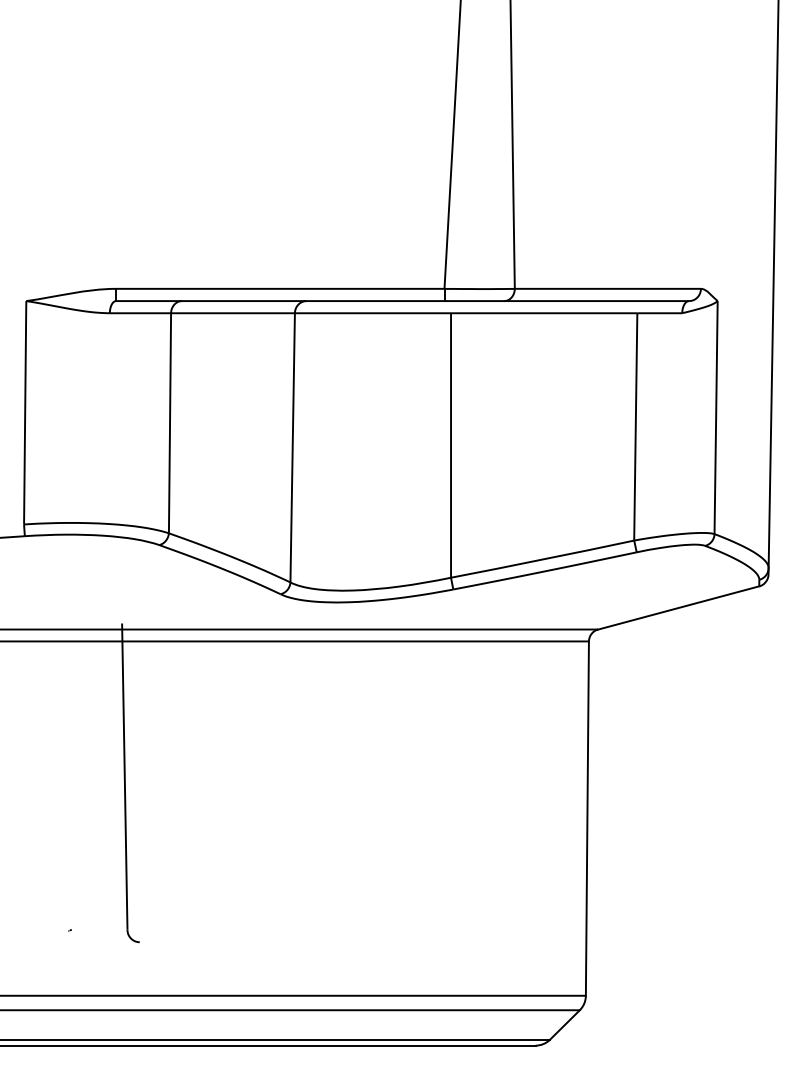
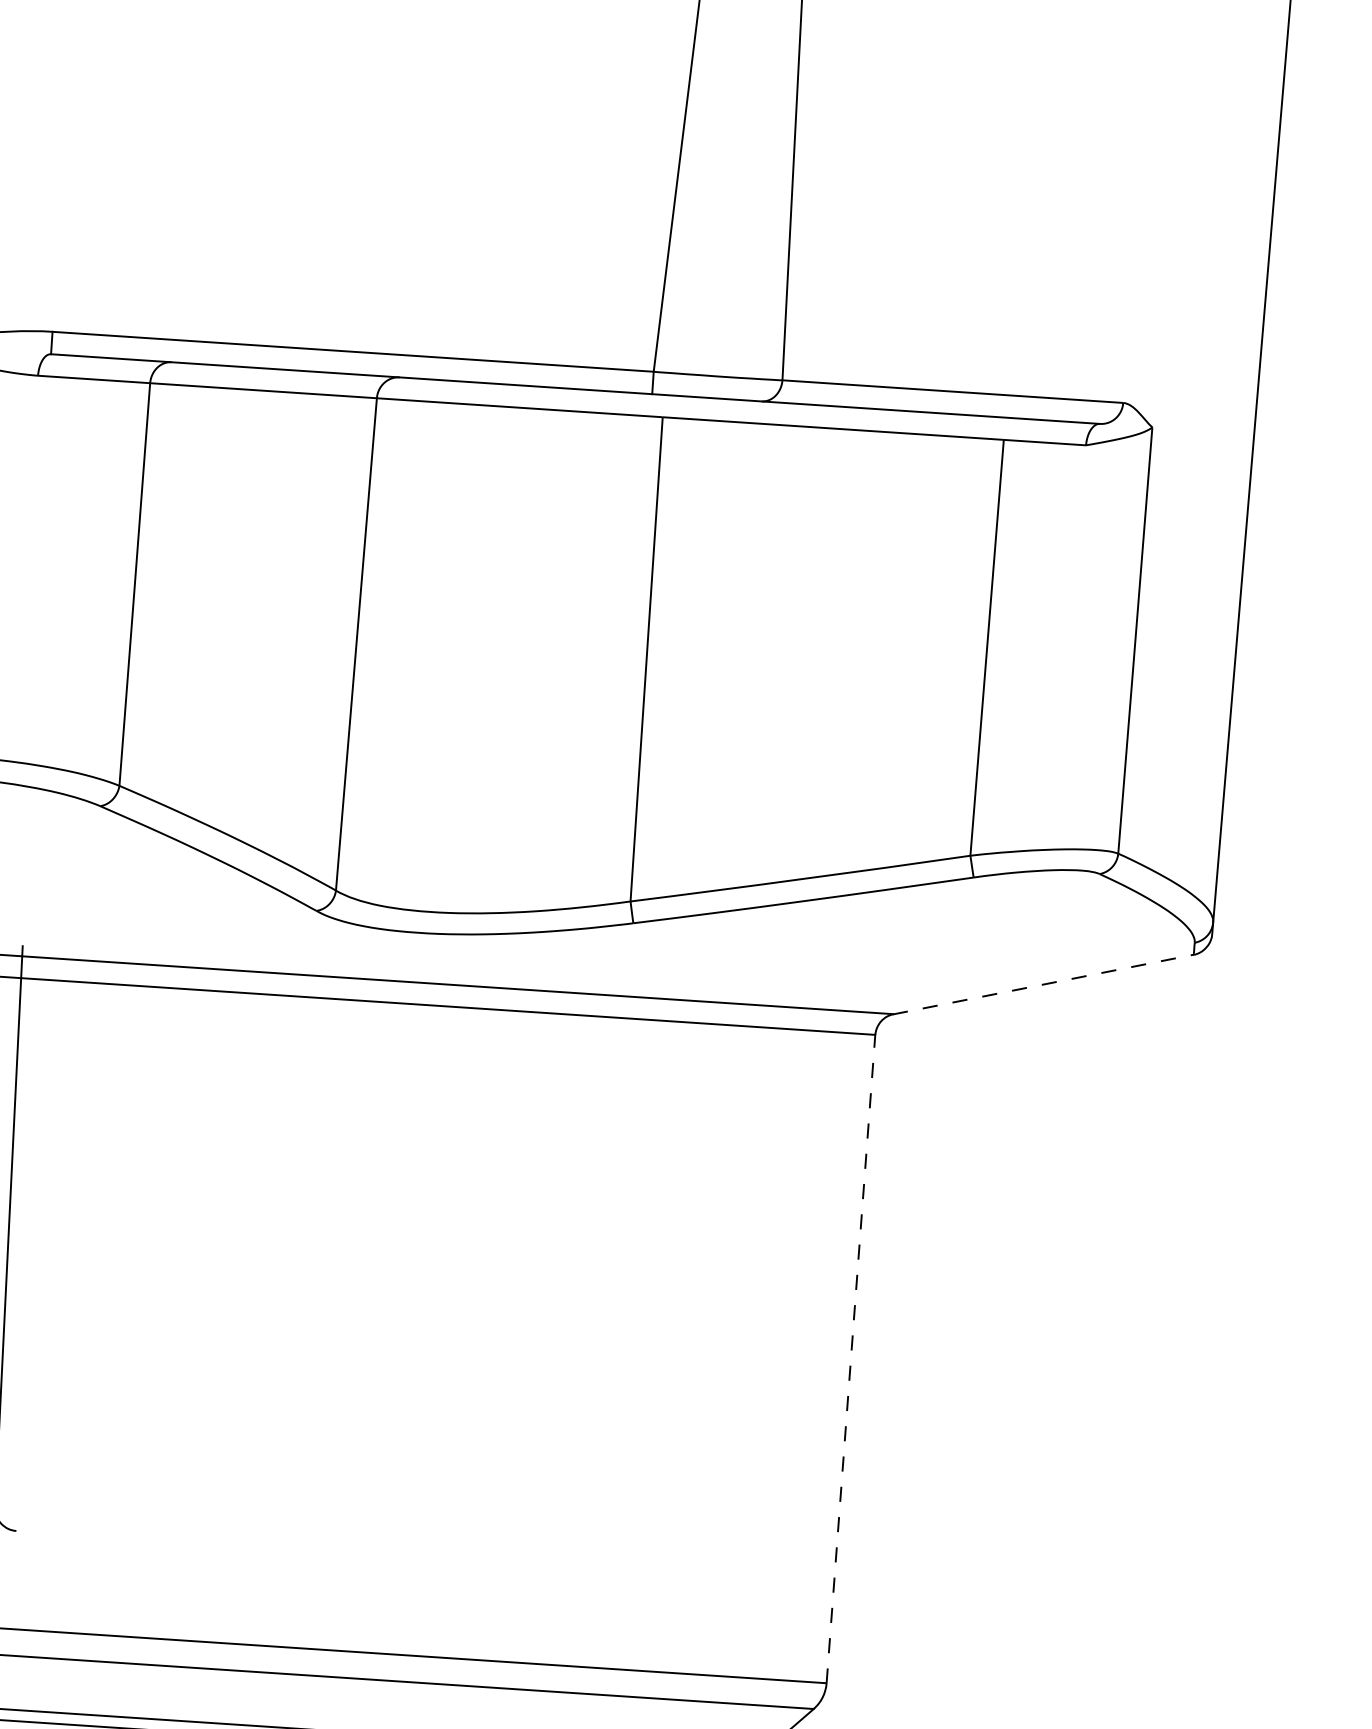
line: (678, 608) -> (1043, 985), solid -> dashed
line: (587, 818) -> (851, 1358), solid -> dashed

